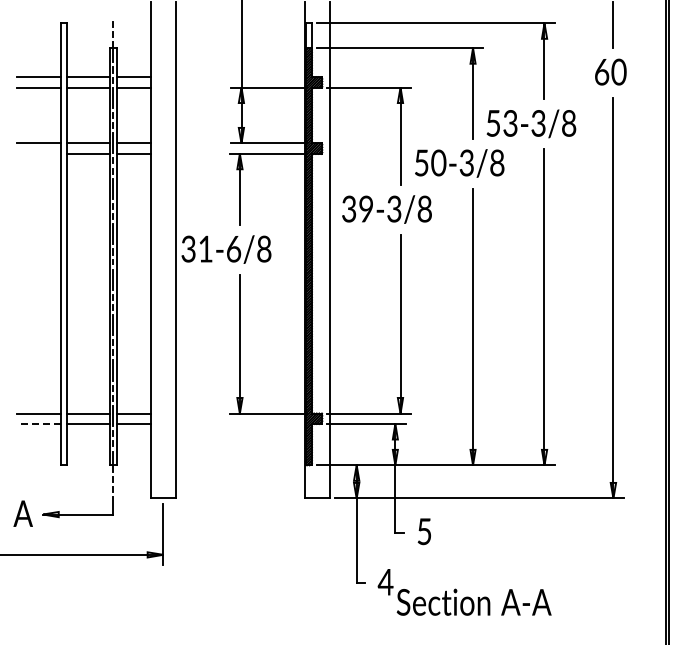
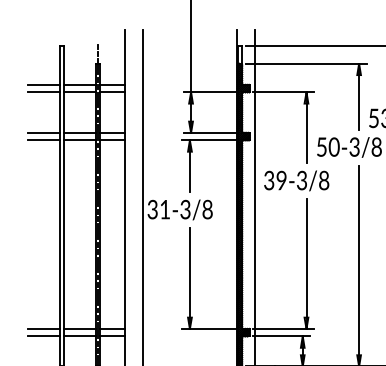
line: (38, 153) -> (43, 140), added
text: (233, 248) -> (185, 209), 31-6/8 -> 31-3/8
line: (38, 423) -> (43, 336), dashed -> solid

